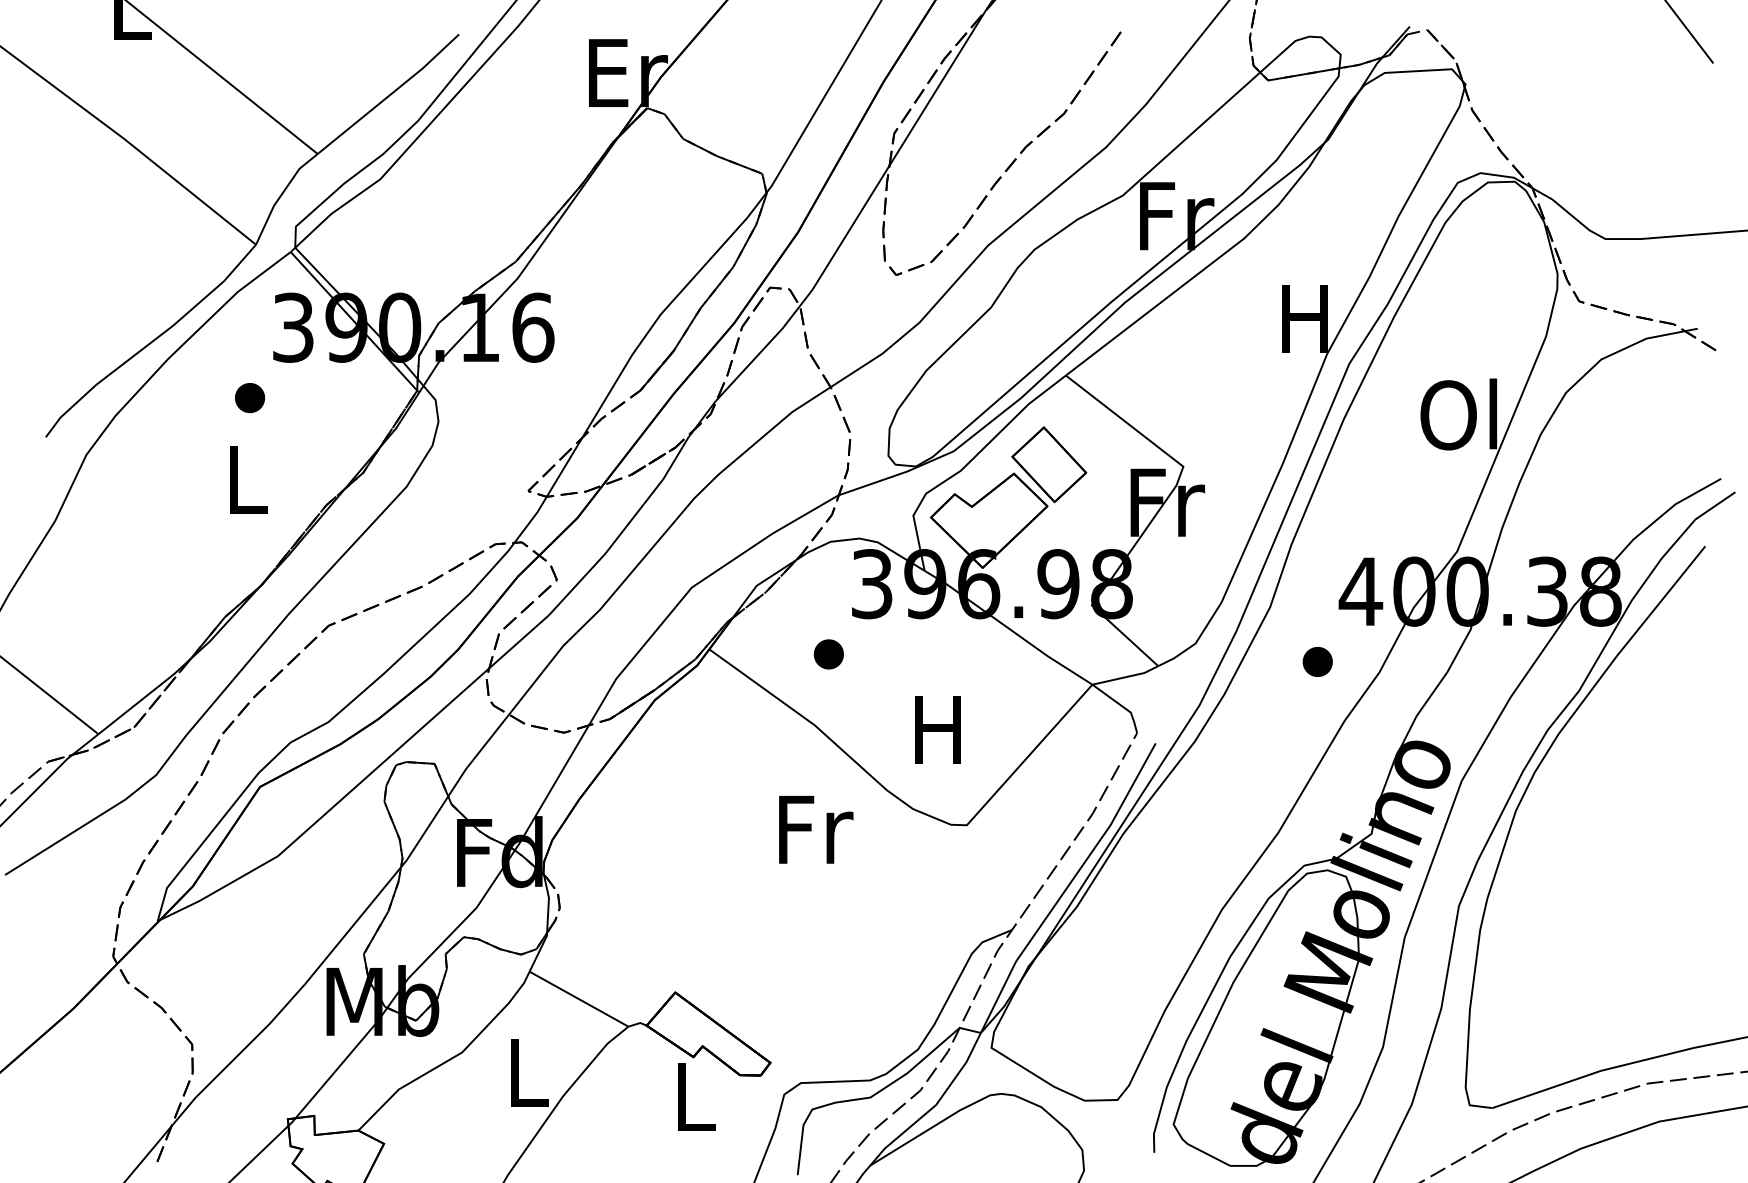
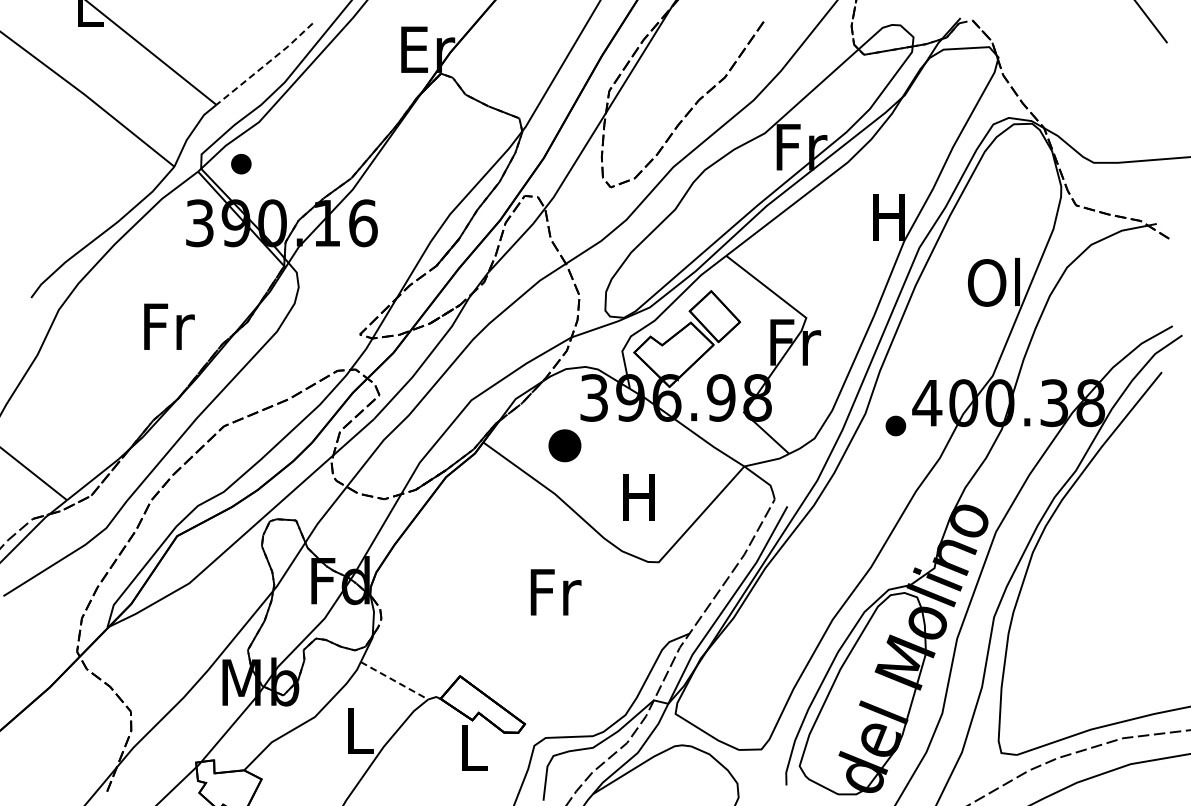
line: (389, 94) -> (265, 64), solid -> dashed
part: (250, 398) -> (241, 164), moved
text: (248, 479) -> (169, 326), L -> Fr
part: (828, 653) -> (564, 445), size x1.6
part: (1317, 661) -> (895, 425), moved
text: (815, 829) -> (555, 592), moved
line: (579, 998) -> (394, 680), solid -> dashed

